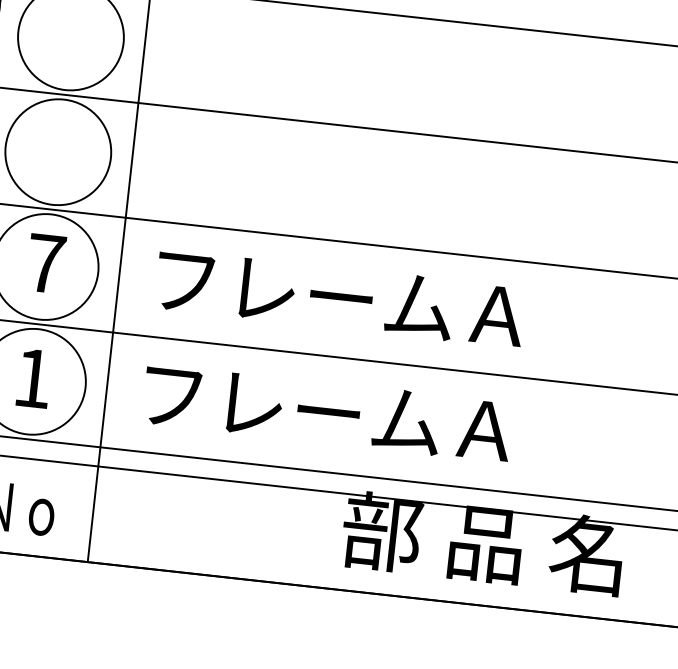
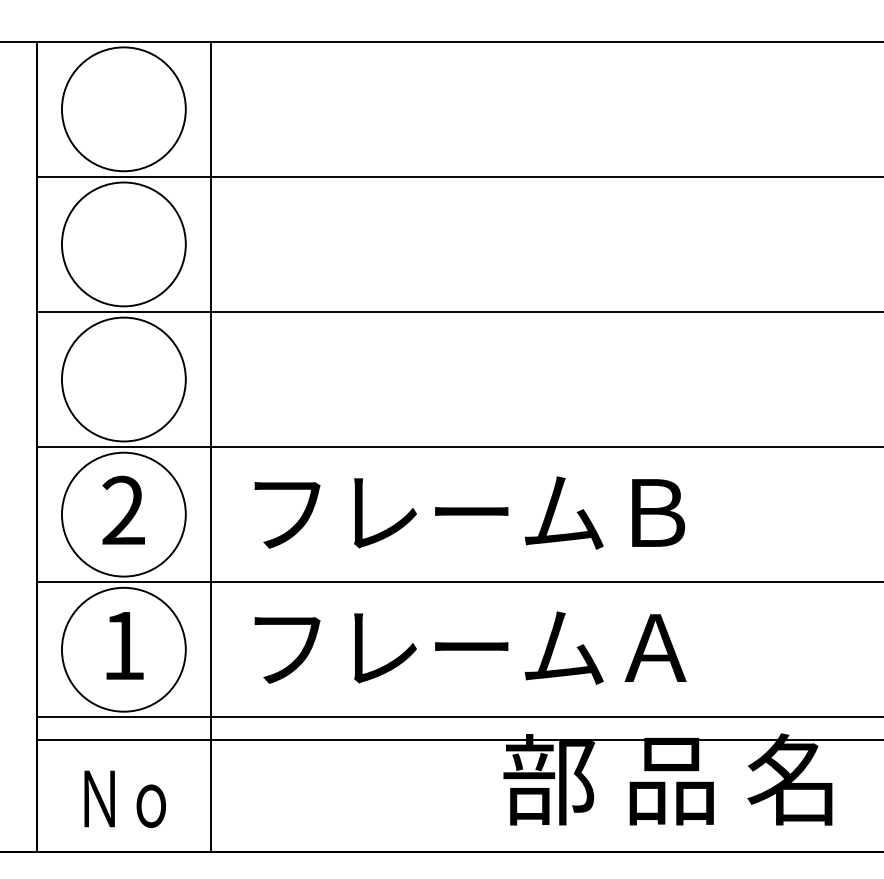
text: (45, 262) -> (123, 509), 7 -> 2
text: (497, 315) -> (655, 512), フレームＡ -> フレームＢ

